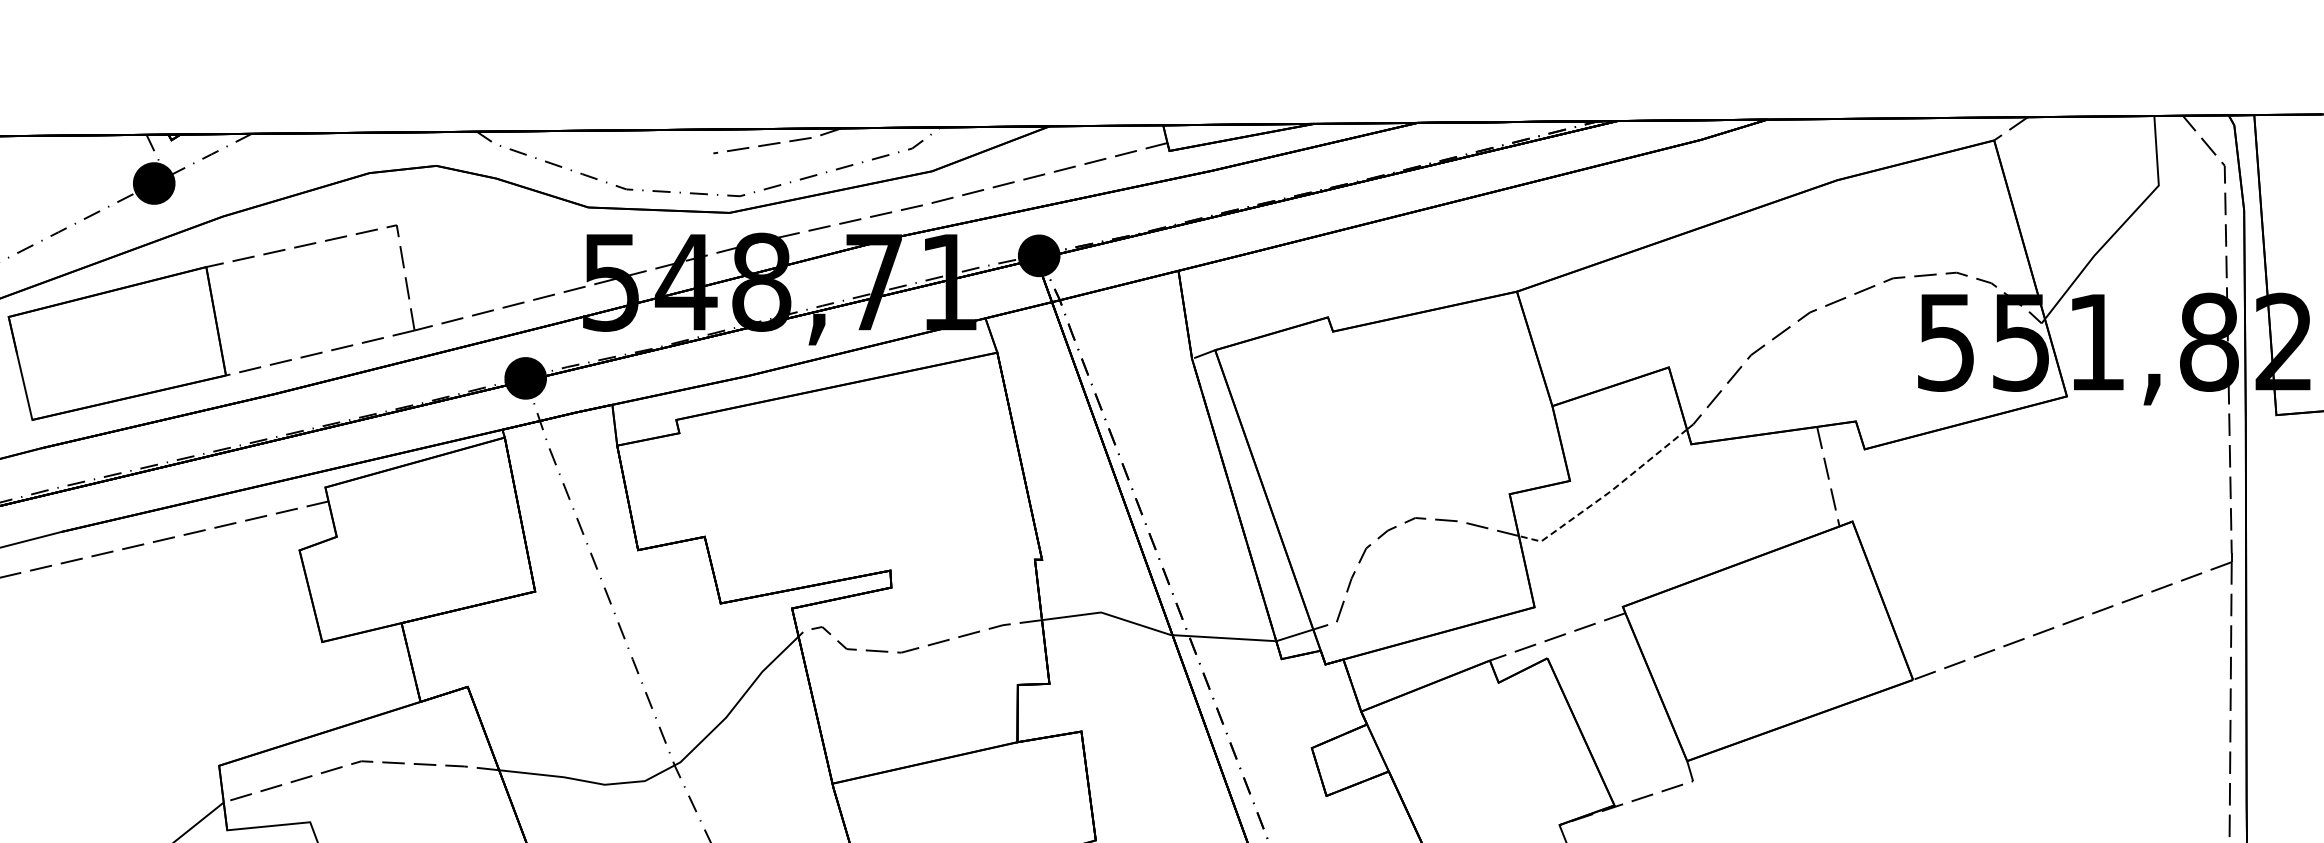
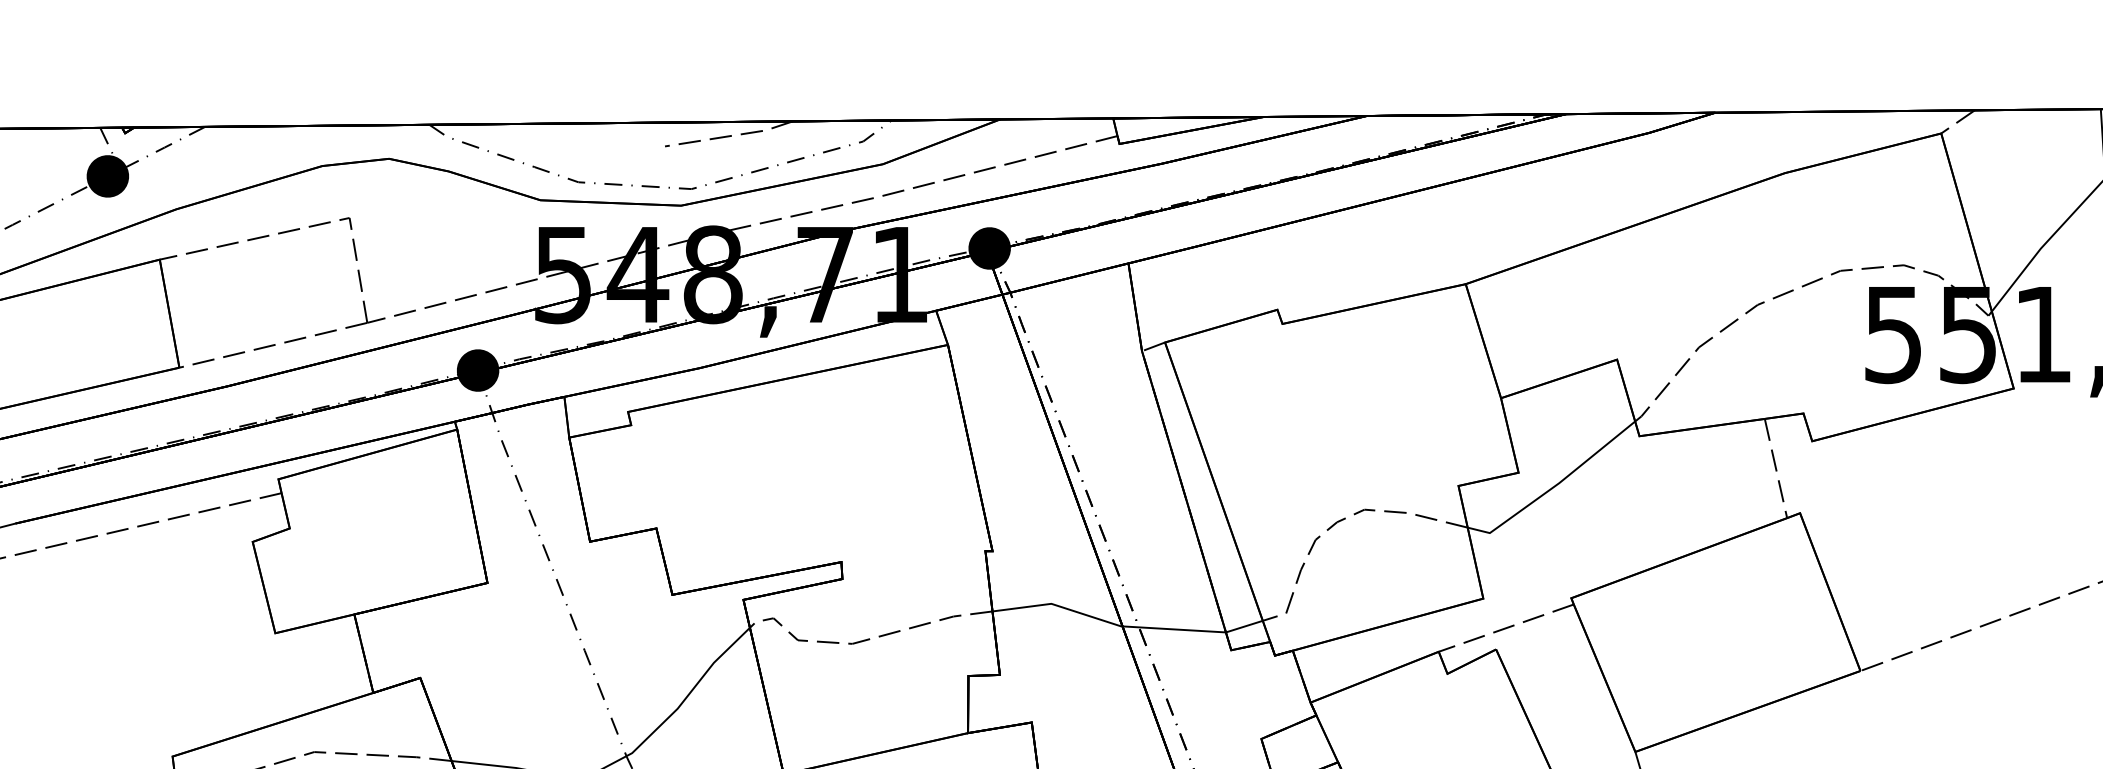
line: (1606, 494) -> (1554, 486), dashed -> solid

